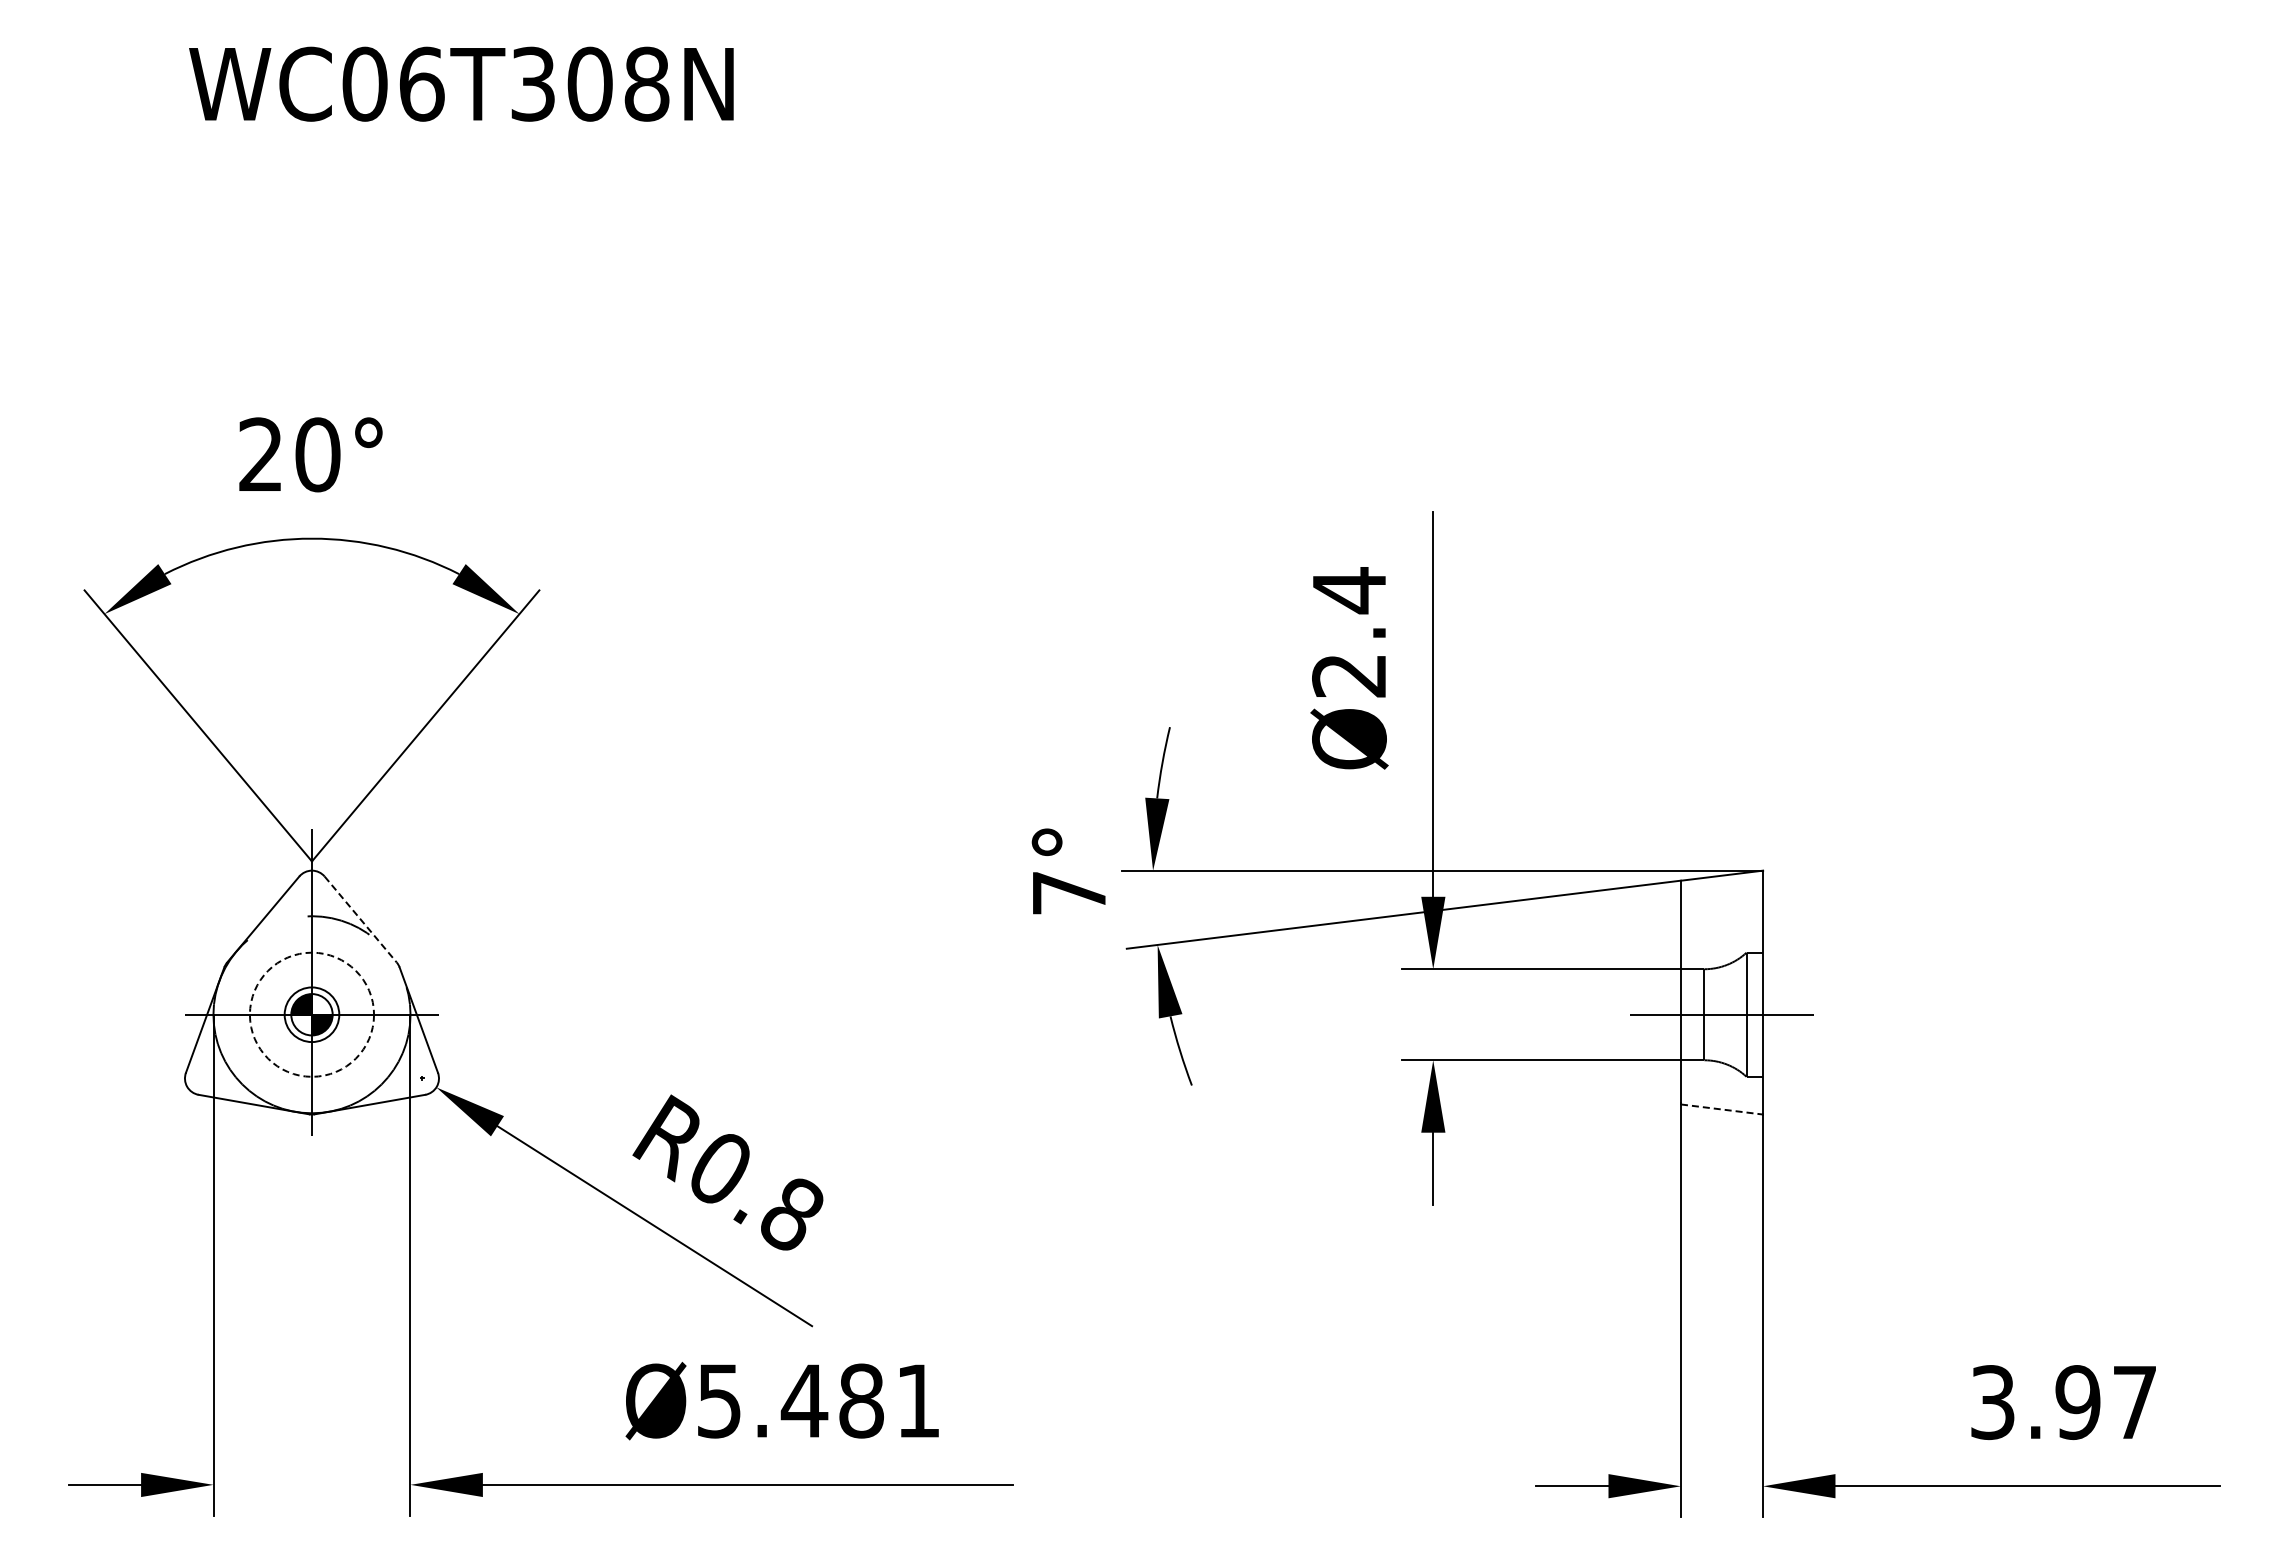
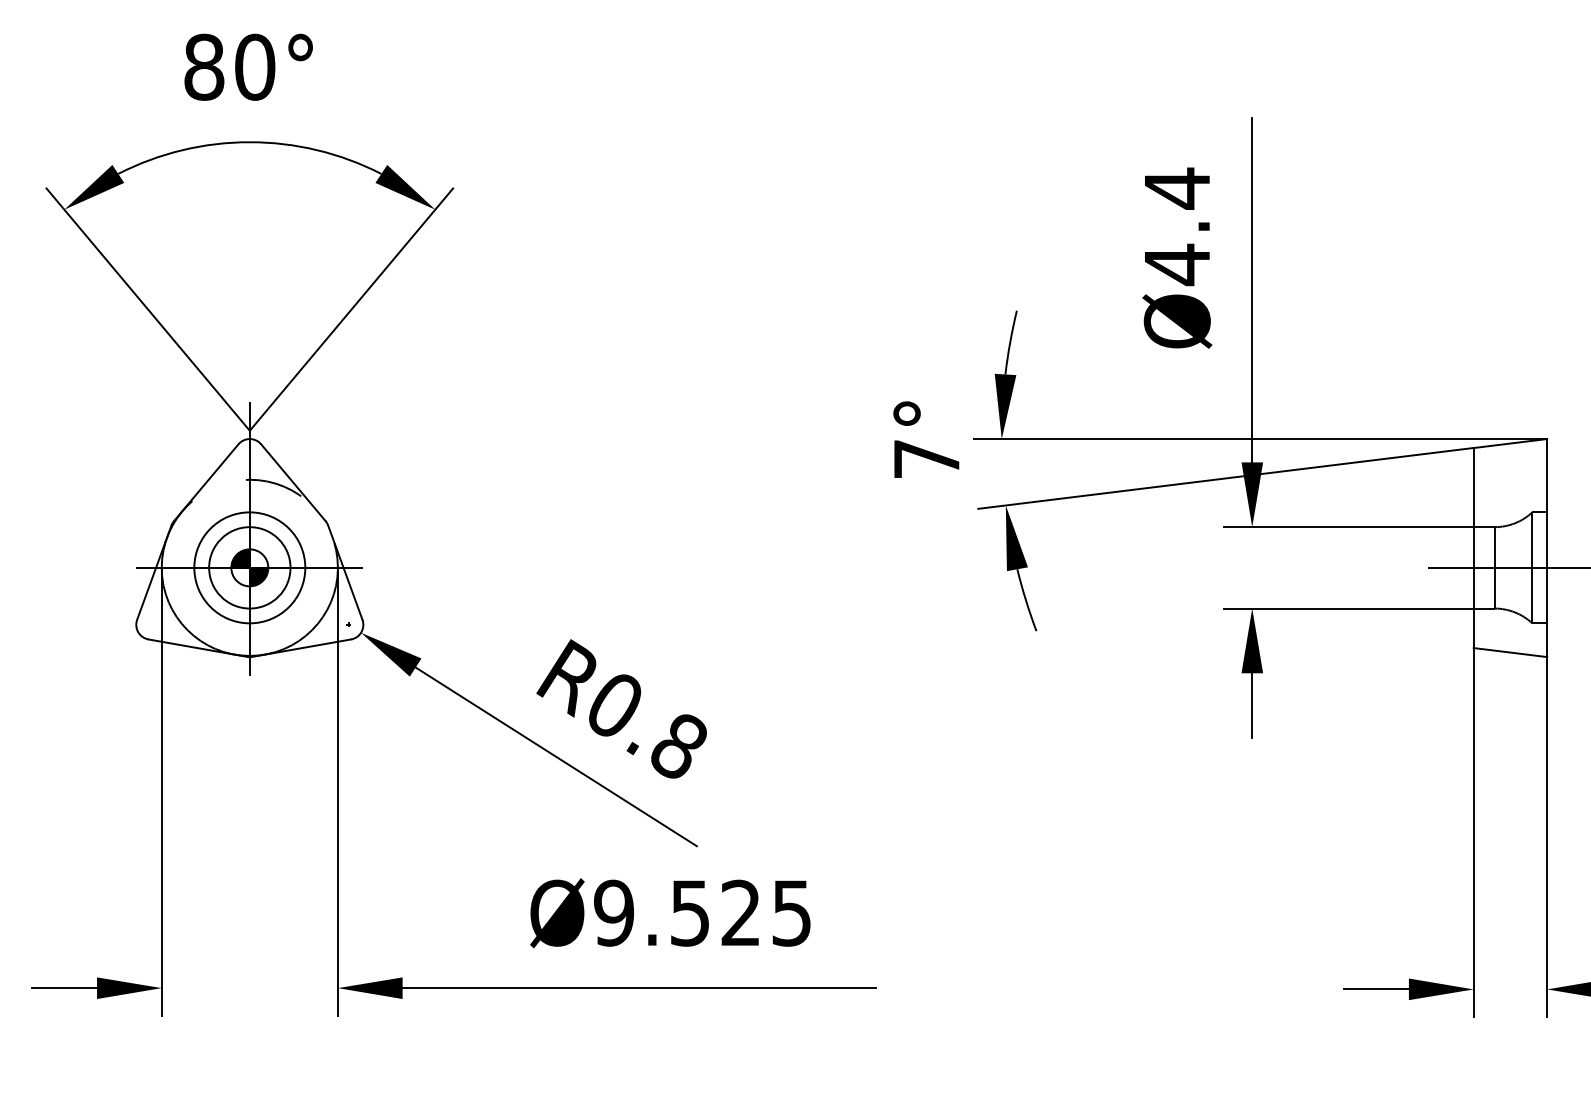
text: (260, 454) -> (203, 66), 20° -> 80°
text: (1348, 675) -> (1176, 264), Ø2.4 -> Ø4.4
line: (361, 919) -> (294, 482), dashed -> solid
circle: (311, 1014) -> (249, 567), dashed -> solid
circle: (311, 1014) -> (249, 567), size x1.67
line: (1722, 1109) -> (1510, 652), dashed -> solid
text: (817, 1400) -> (701, 912), Ø5.481 -> Ø9.525

